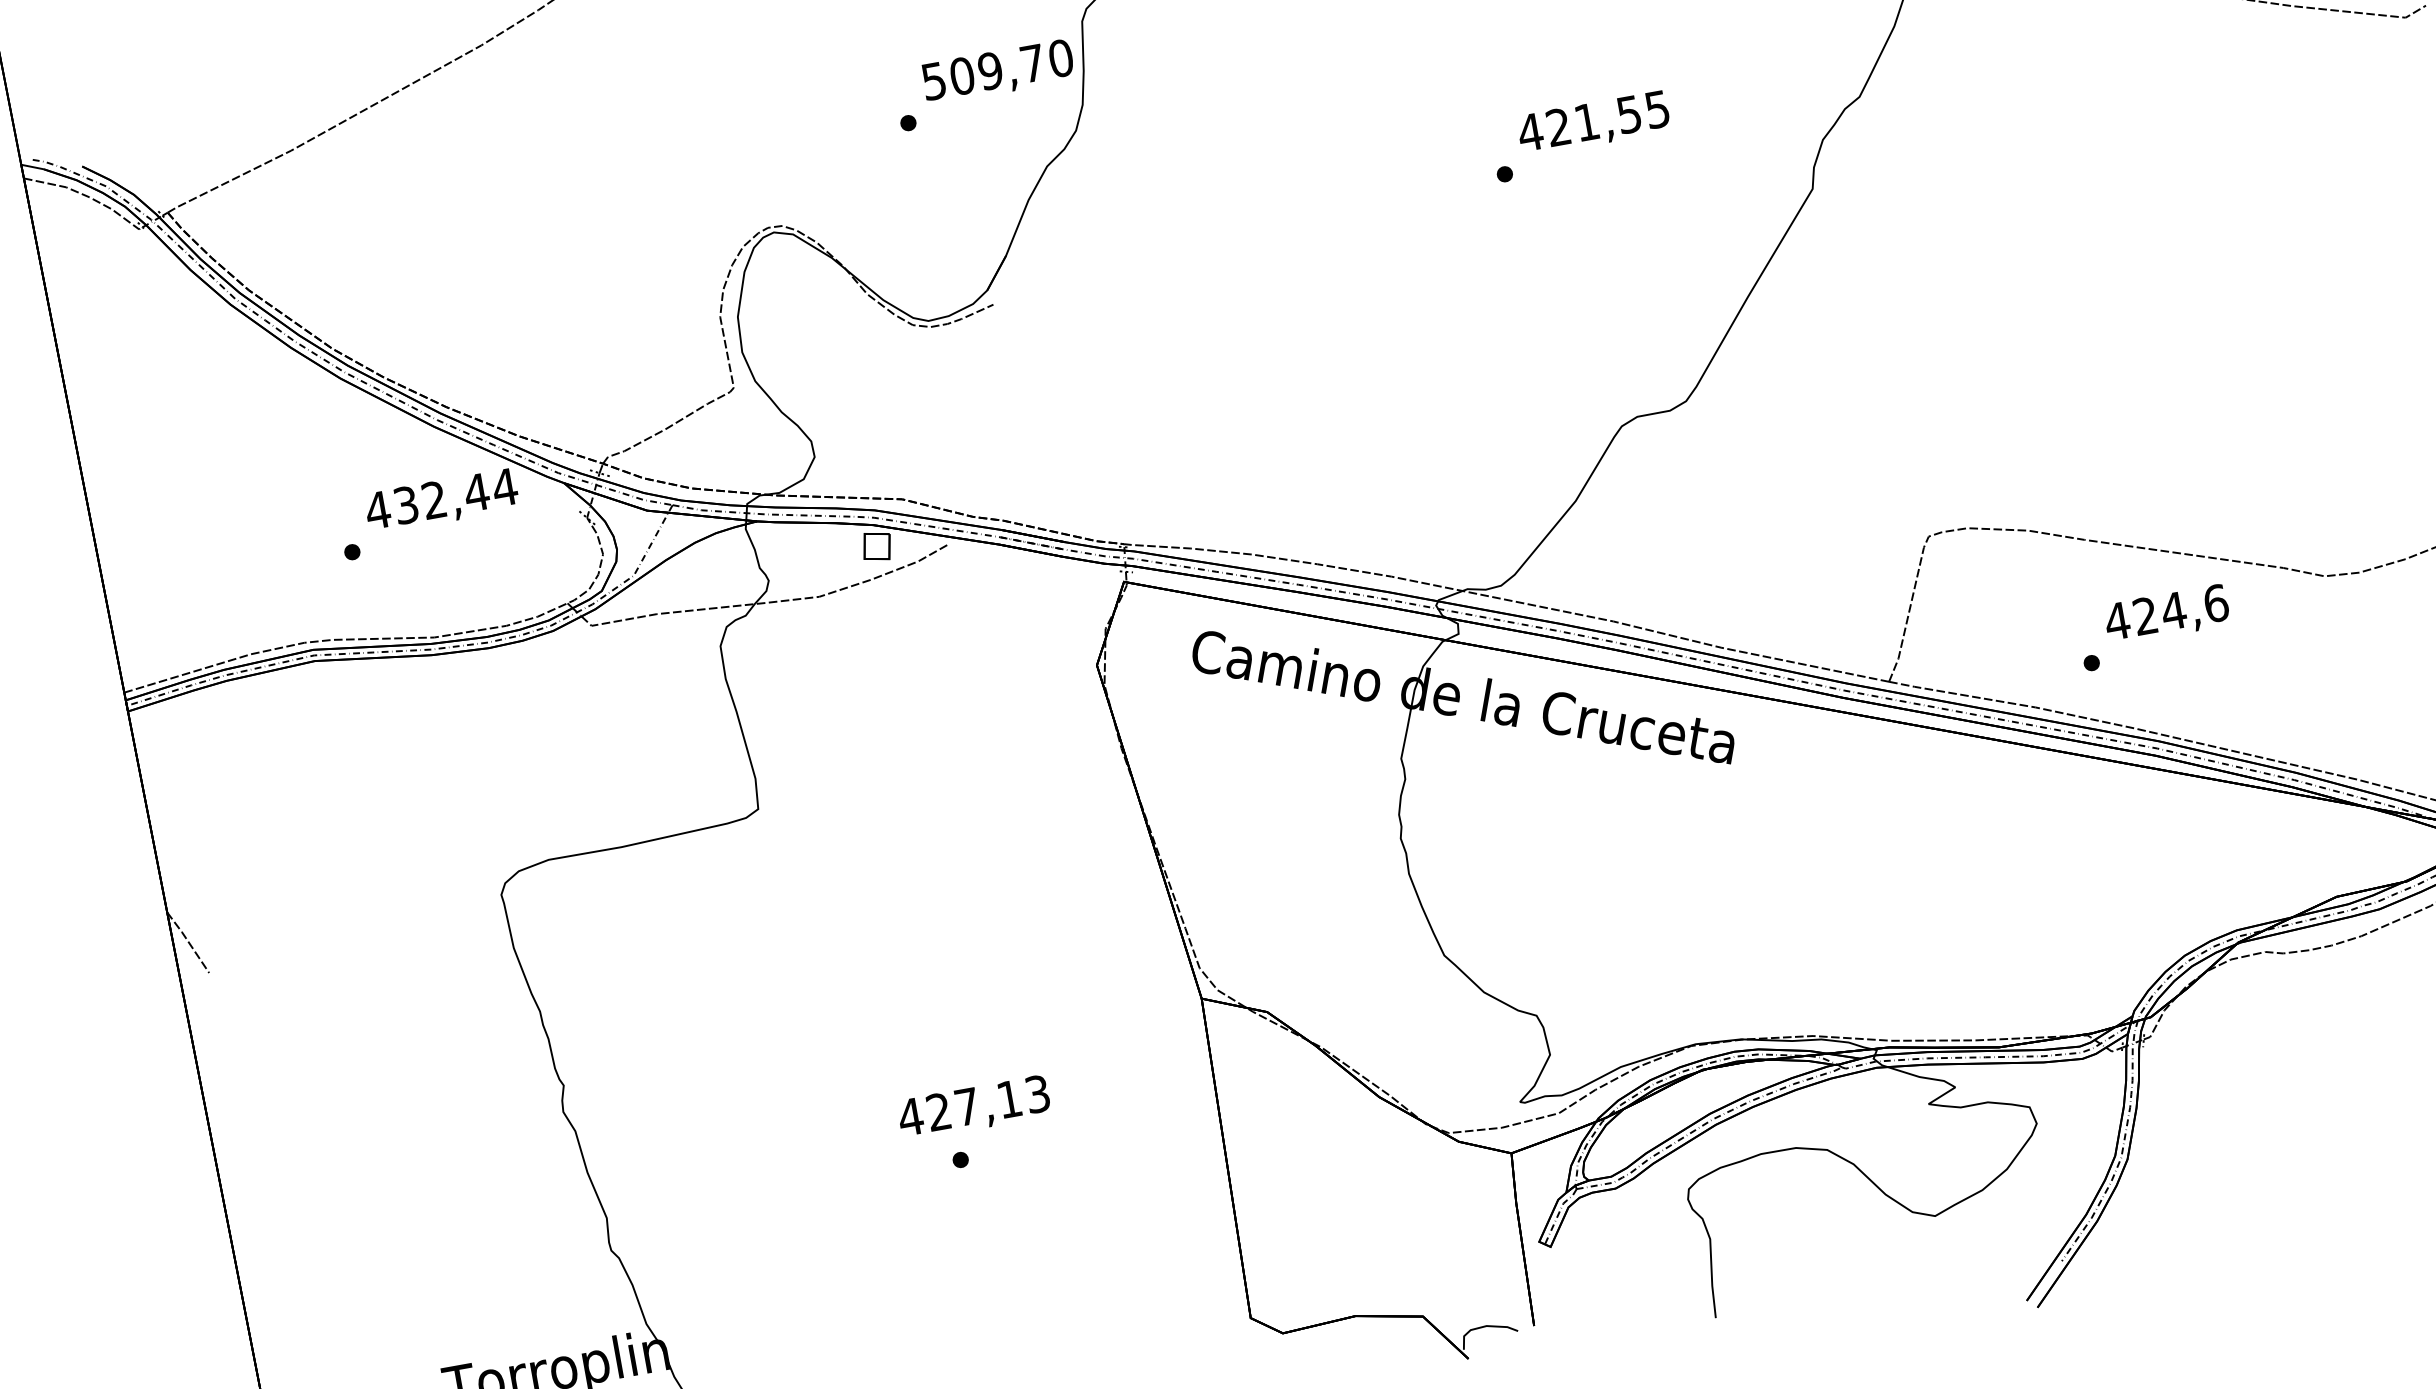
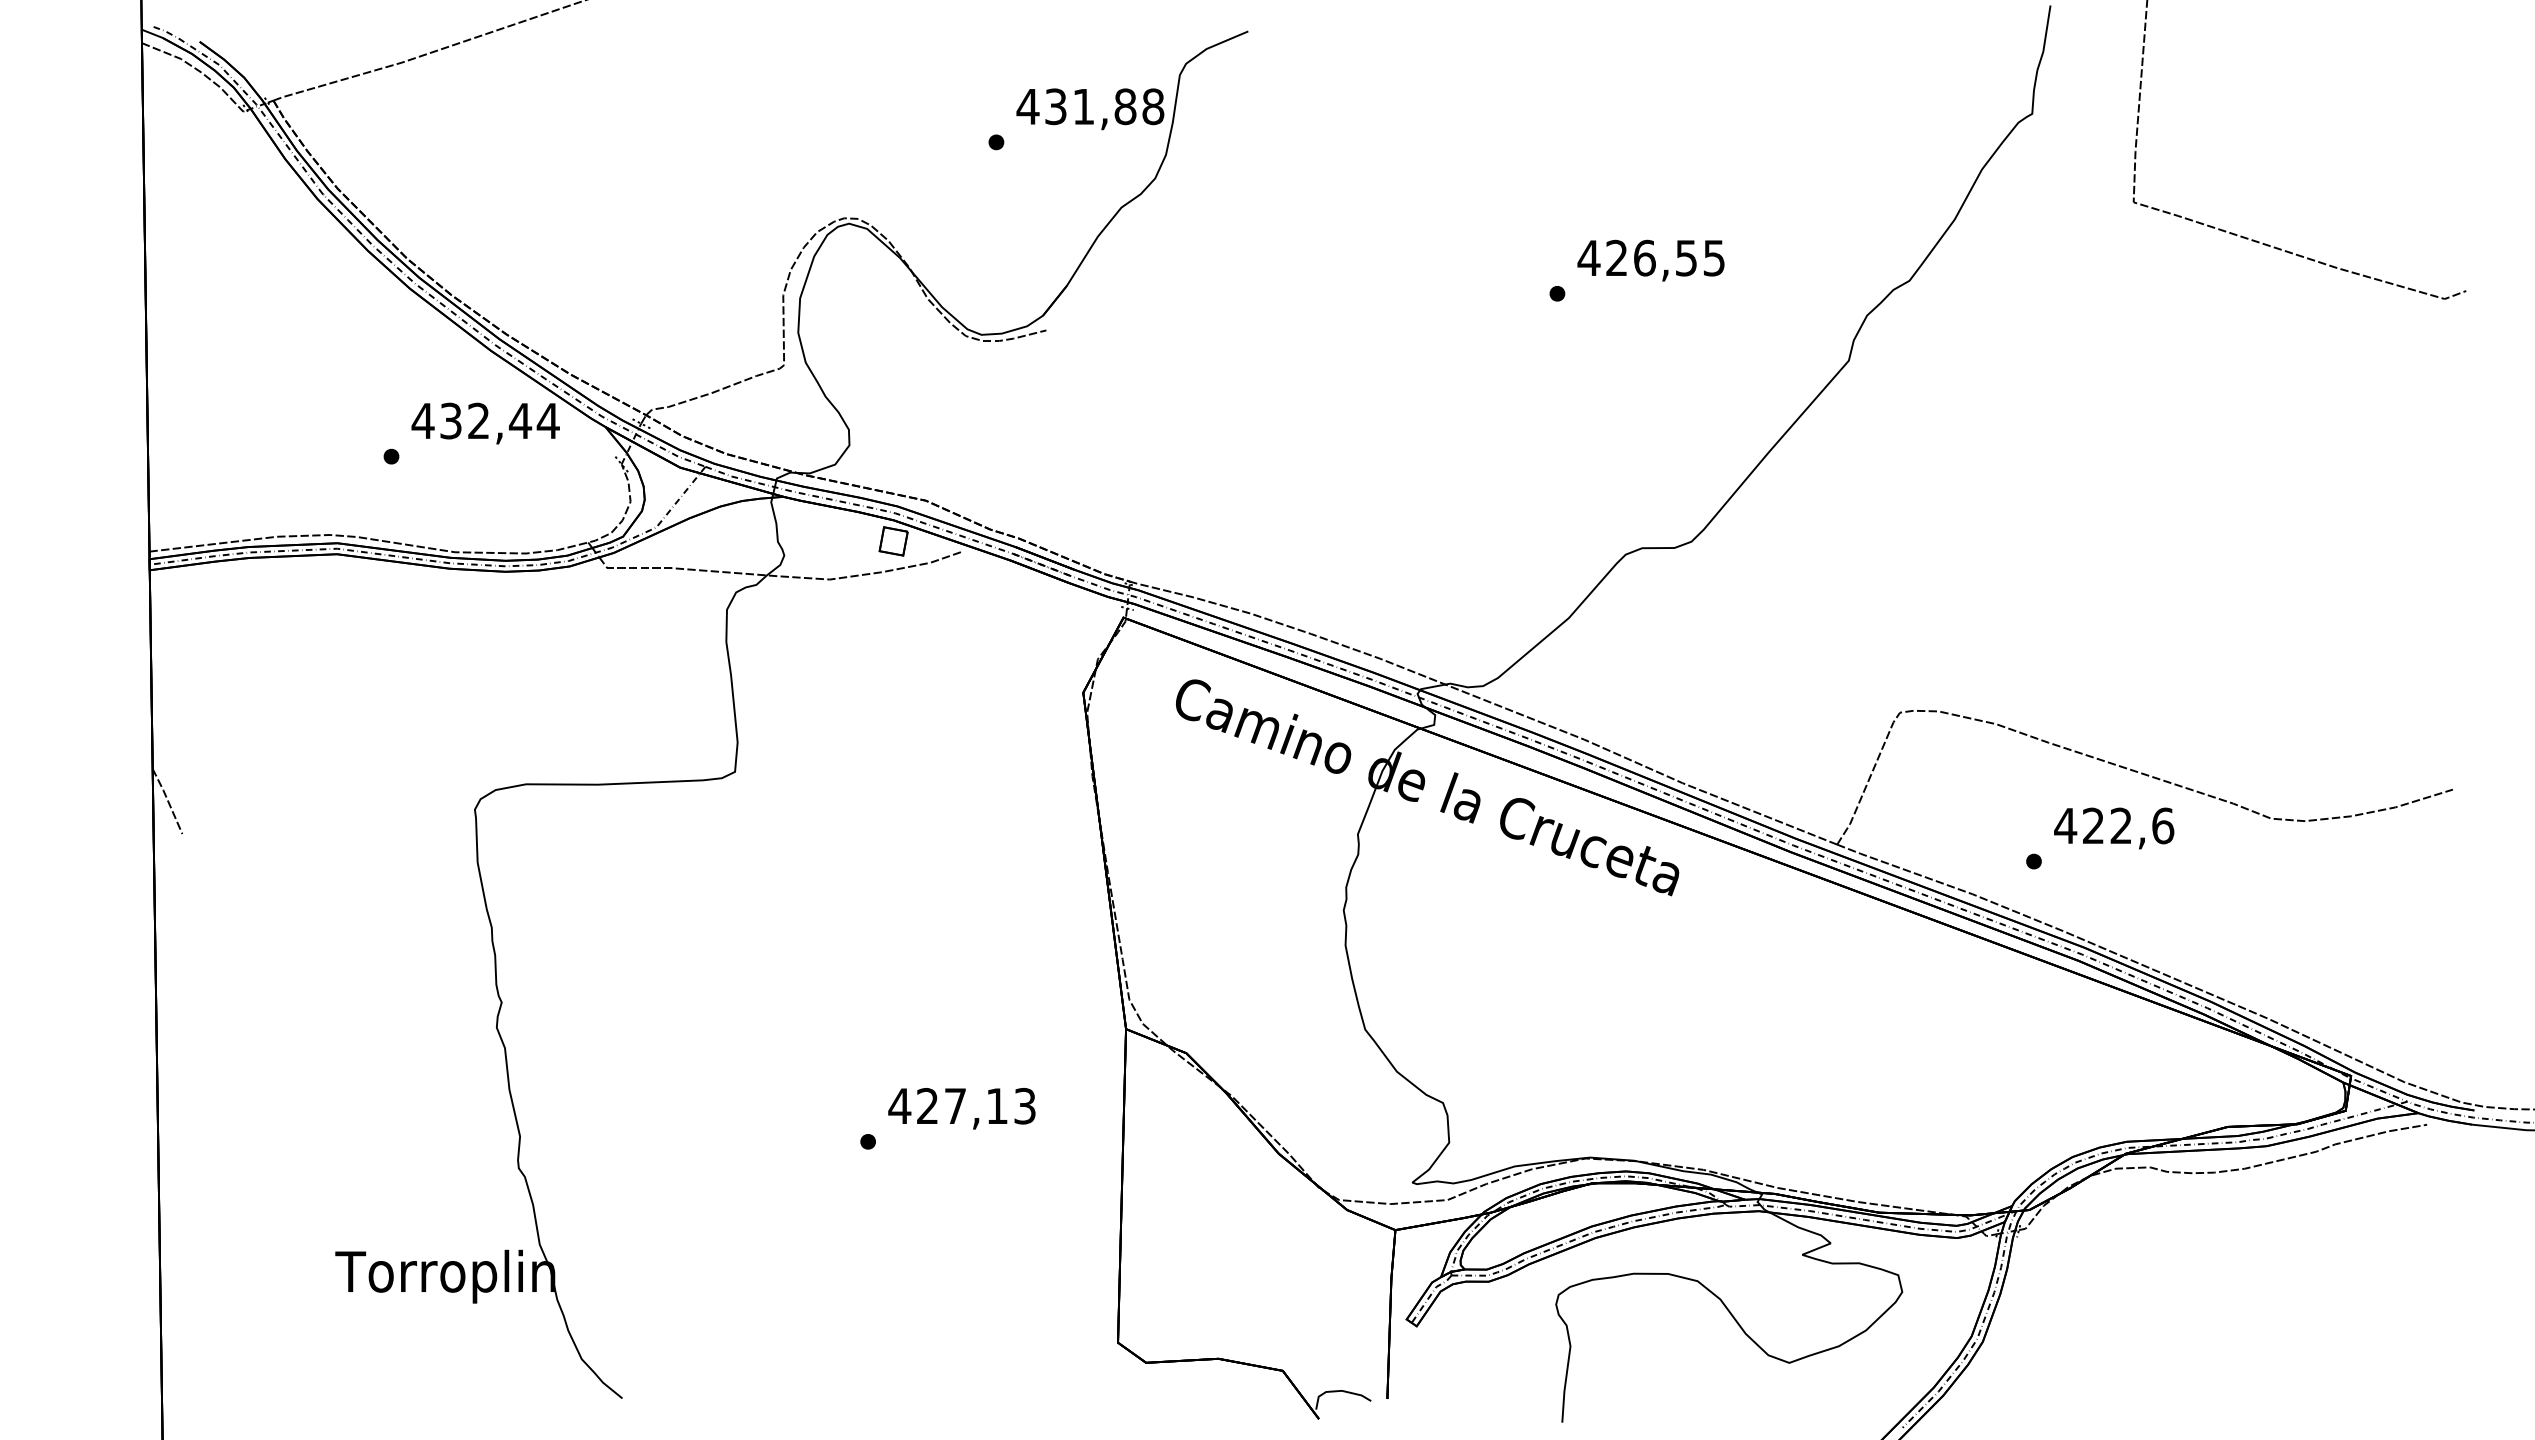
text: (997, 69) -> (1090, 106), 509,70 -> 431,88
text: (1586, 121) -> (1644, 257), 421,55 -> 426,55
text: (2172, 610) -> (2120, 825), 424,6 -> 422,6
text: (973, 1108) -> (961, 1108), moved

